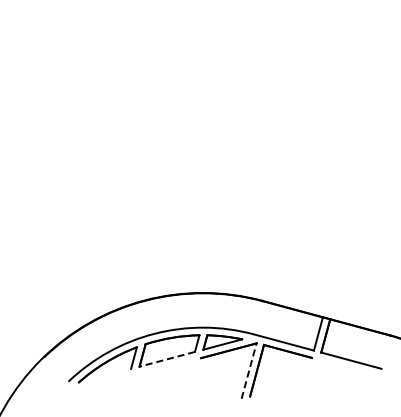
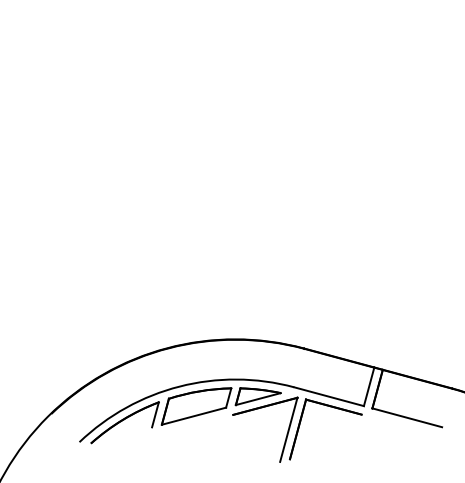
line: (167, 359) -> (194, 416), dashed -> solid
line: (249, 371) -> (289, 430), dashed -> solid

